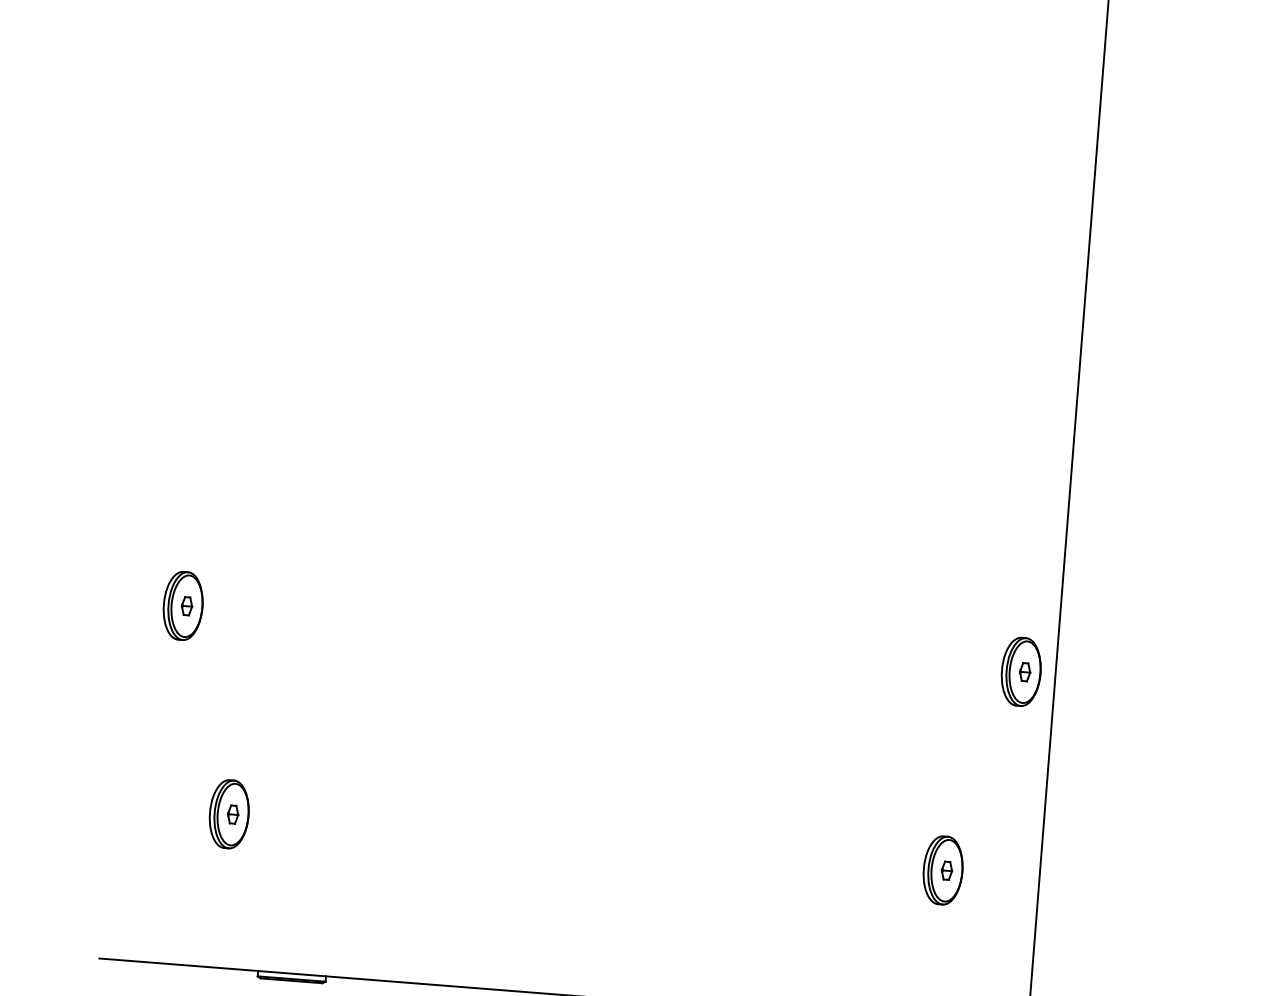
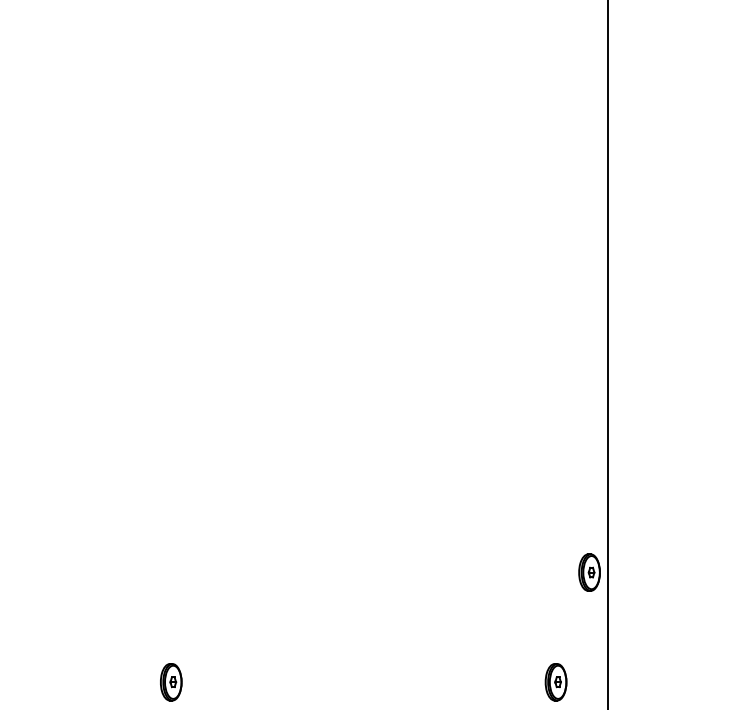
part: (182, 605) -> (137, 572), removed

